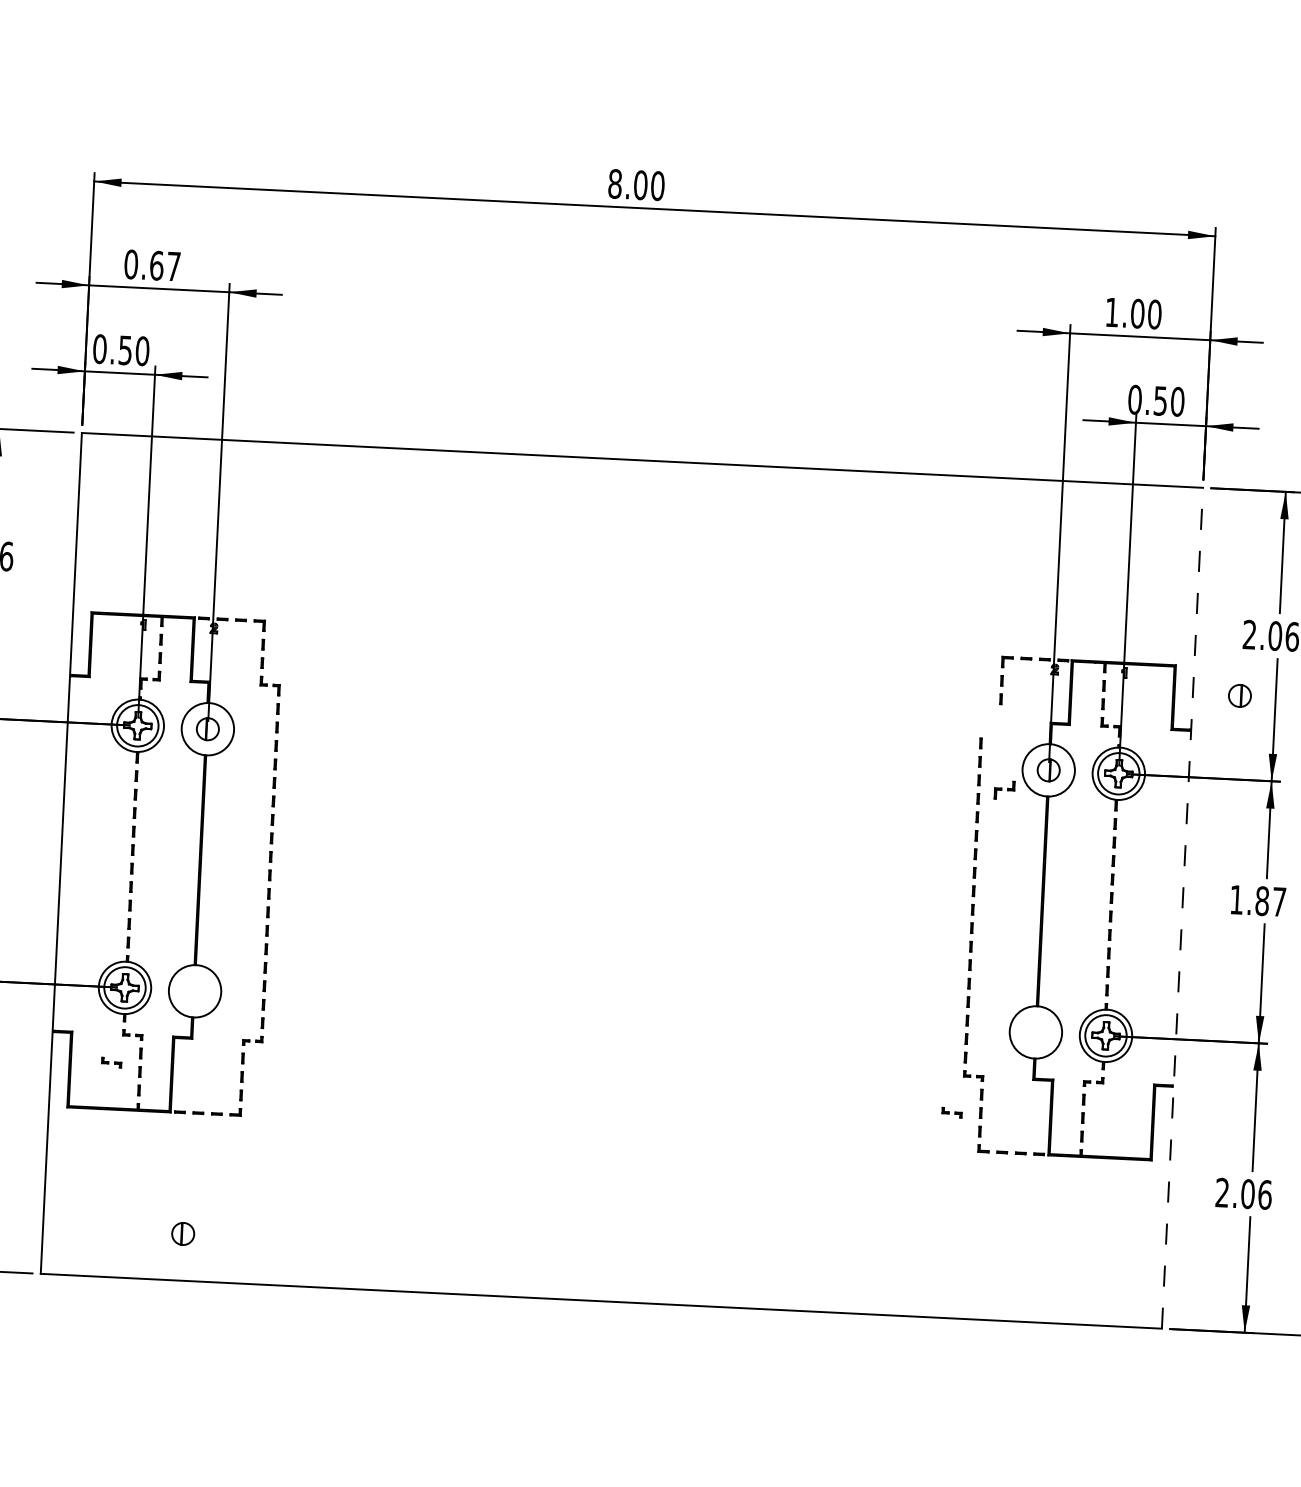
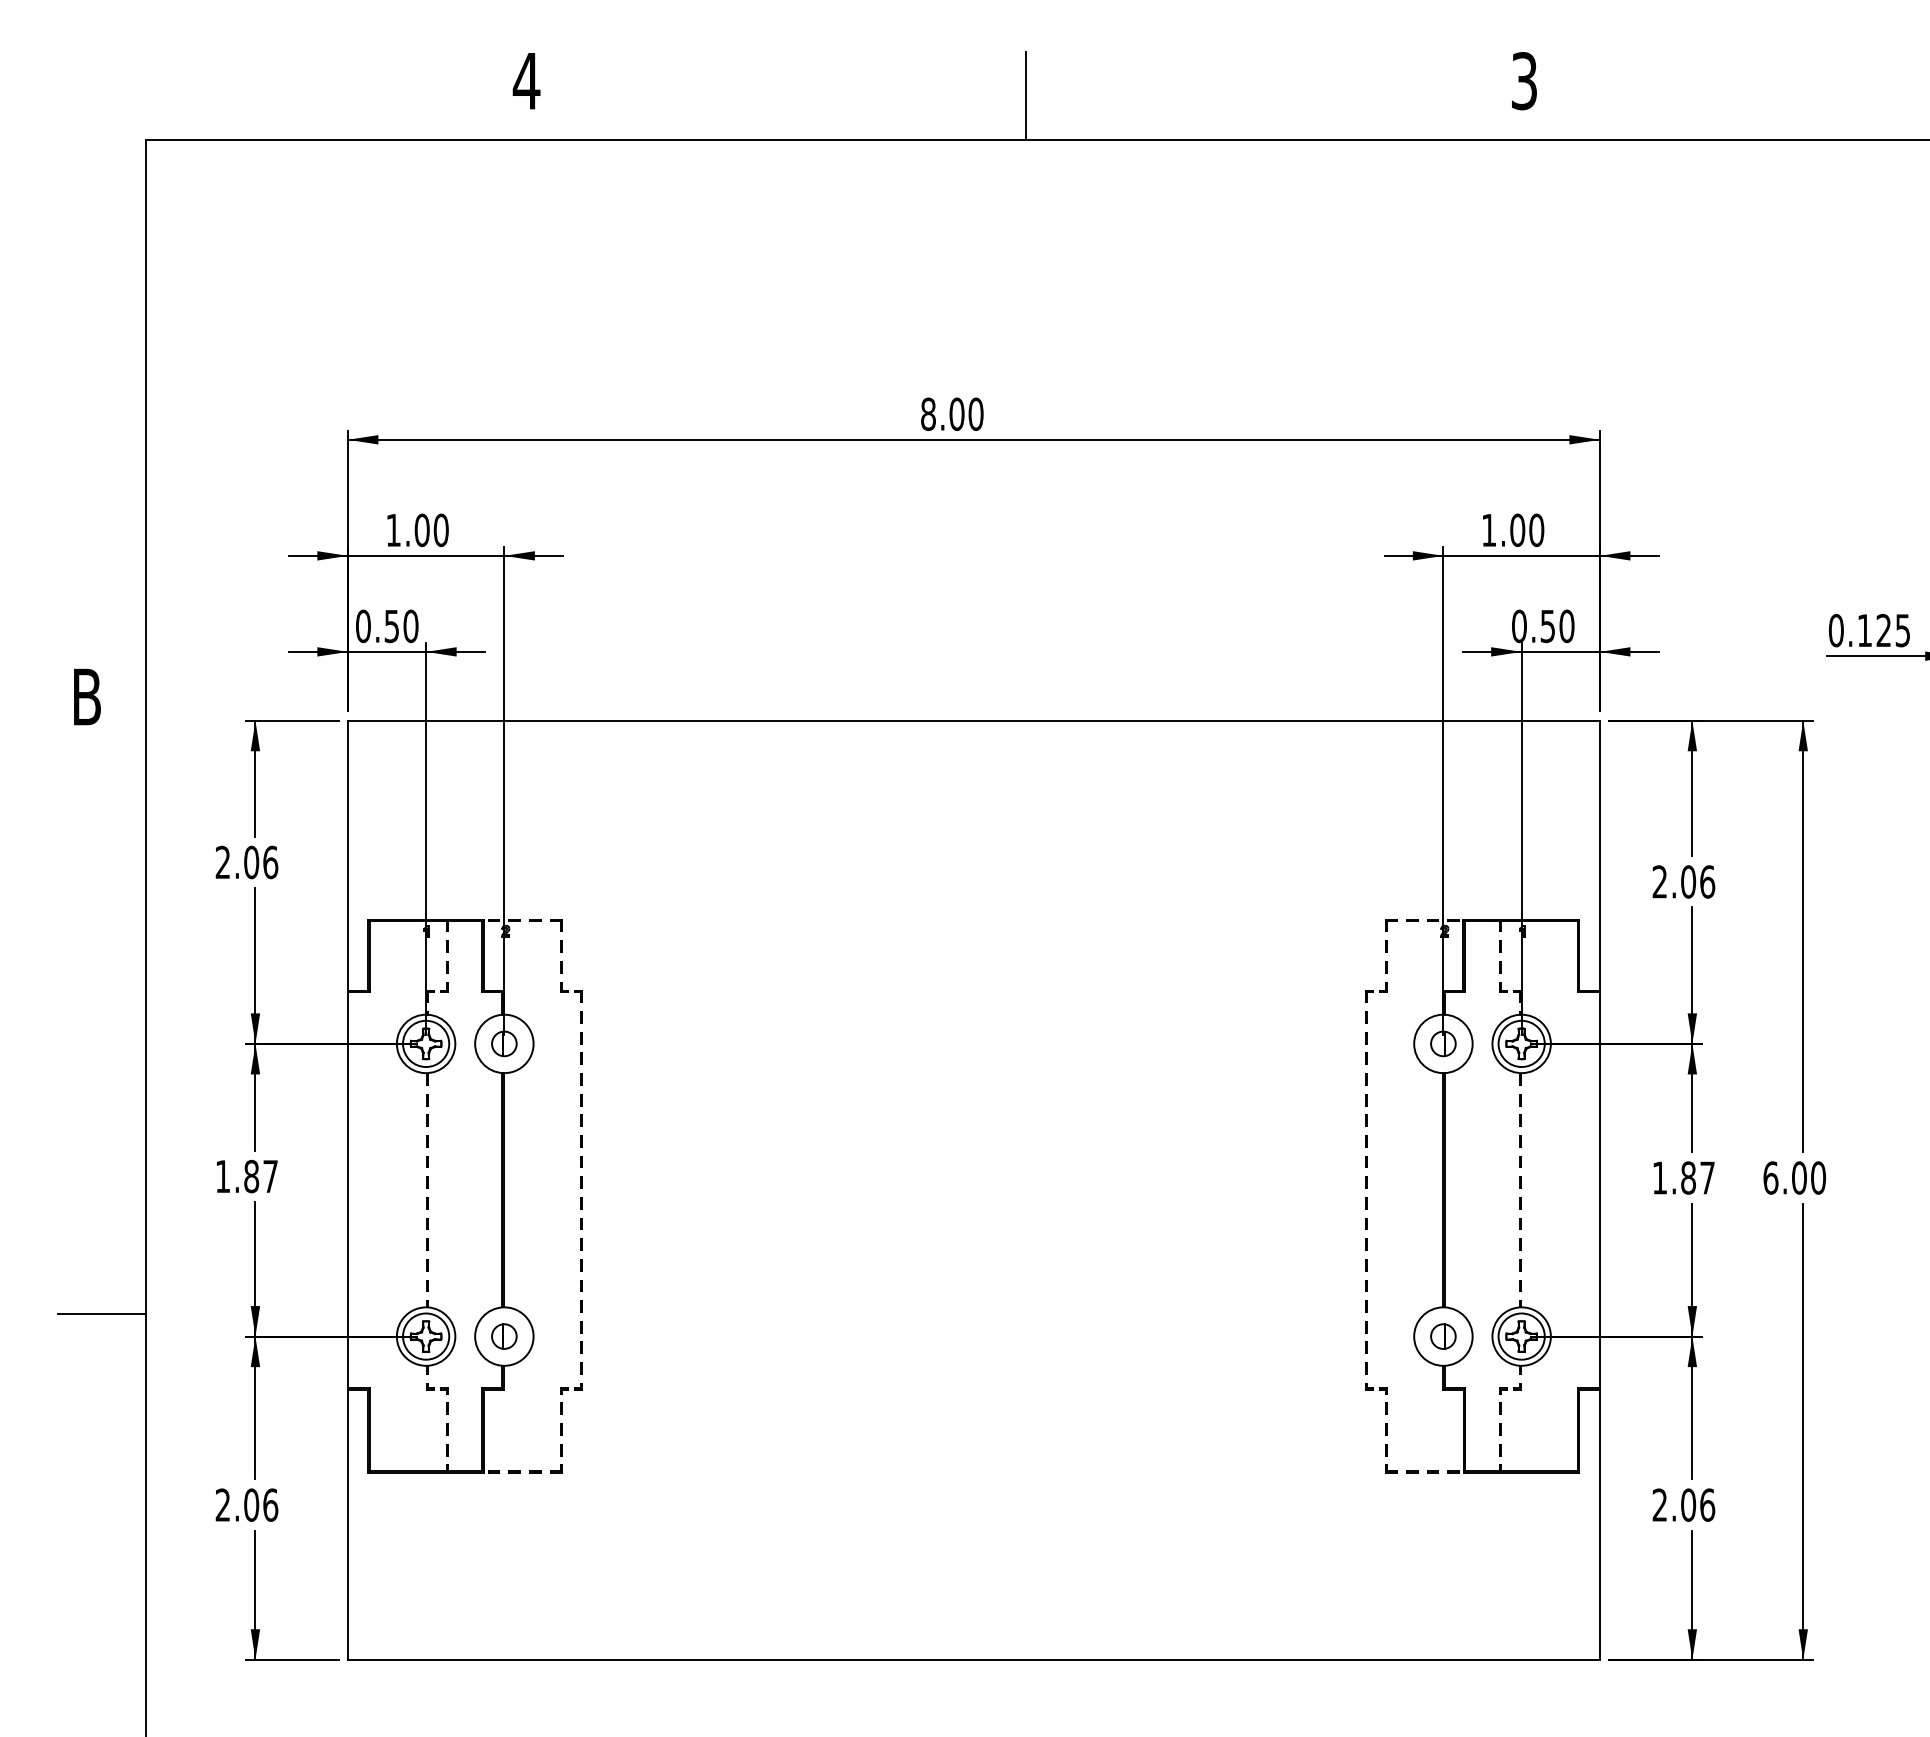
text: (152, 265) -> (417, 530), 0.67 -> 1.00
part: (1240, 695) -> (1443, 1336), moved
part: (1004, 790) -> (1376, 992), moved
line: (1182, 908) -> (1599, 1190), dashed -> solid
part: (111, 1062) -> (415, 1420), removed
part: (952, 1112) -> (1354, 1430), removed
part: (183, 1233) -> (504, 1336), moved

